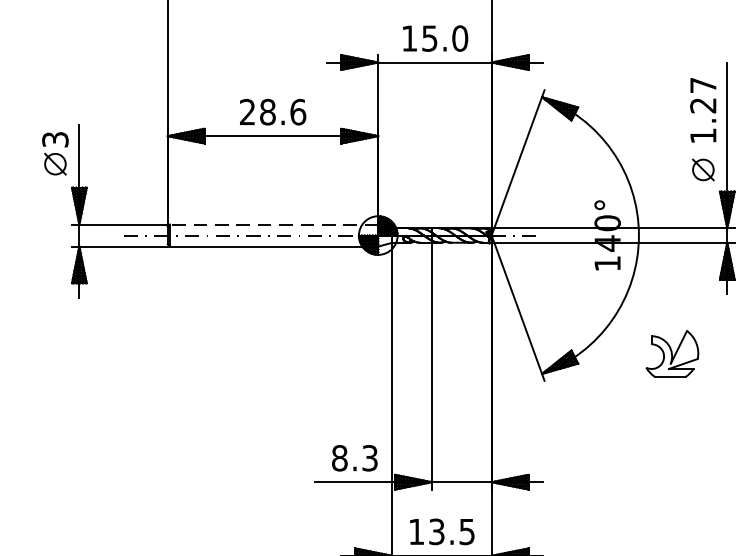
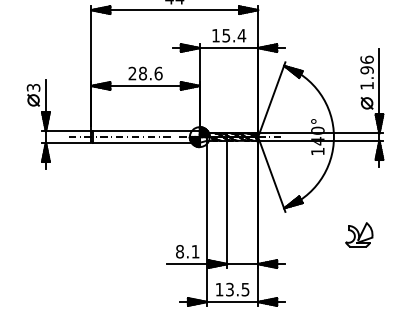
text: (459, 38) -> (241, 35), 15.0 -> 15.4
text: (702, 94) -> (366, 64), 1.27 -> 1.96
line: (274, 224) -> (146, 131), dashed -> solid
part: (672, 352) -> (359, 234), moved
text: (369, 457) -> (195, 251), 8.3 -> 8.1

